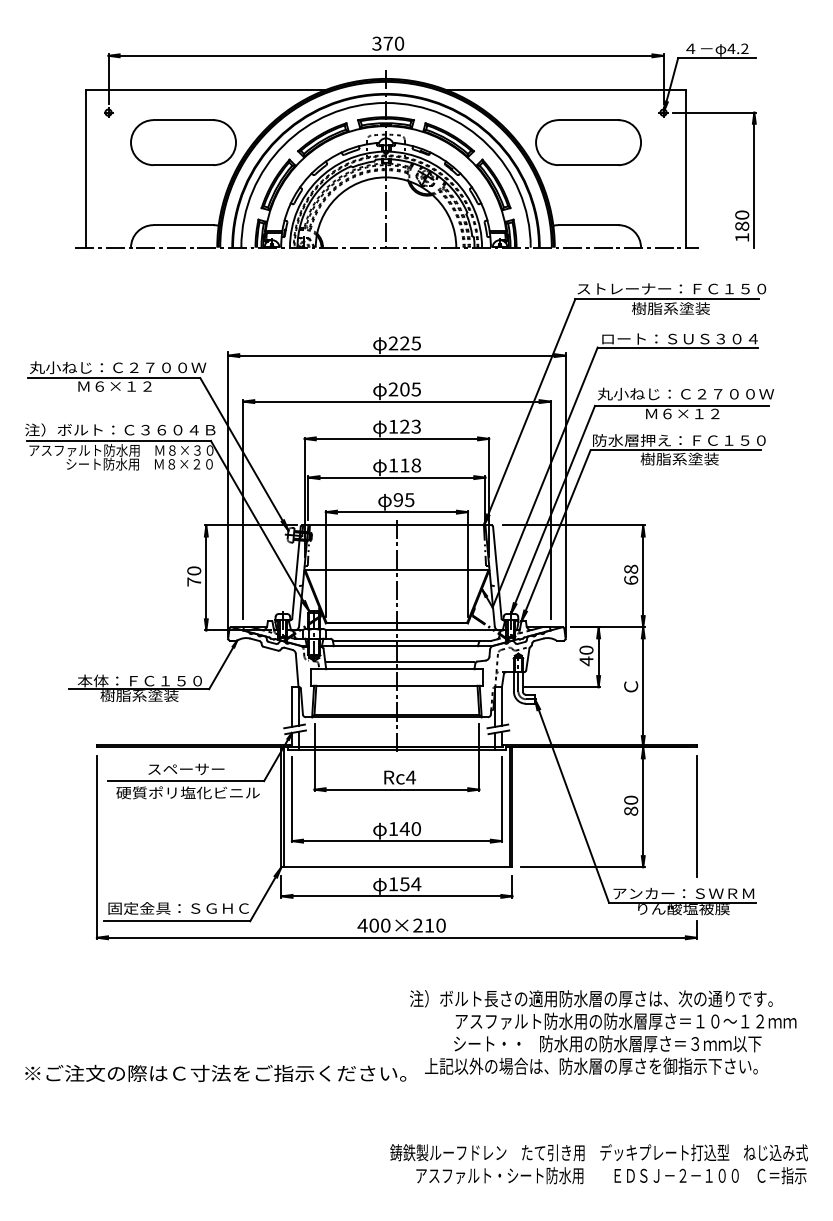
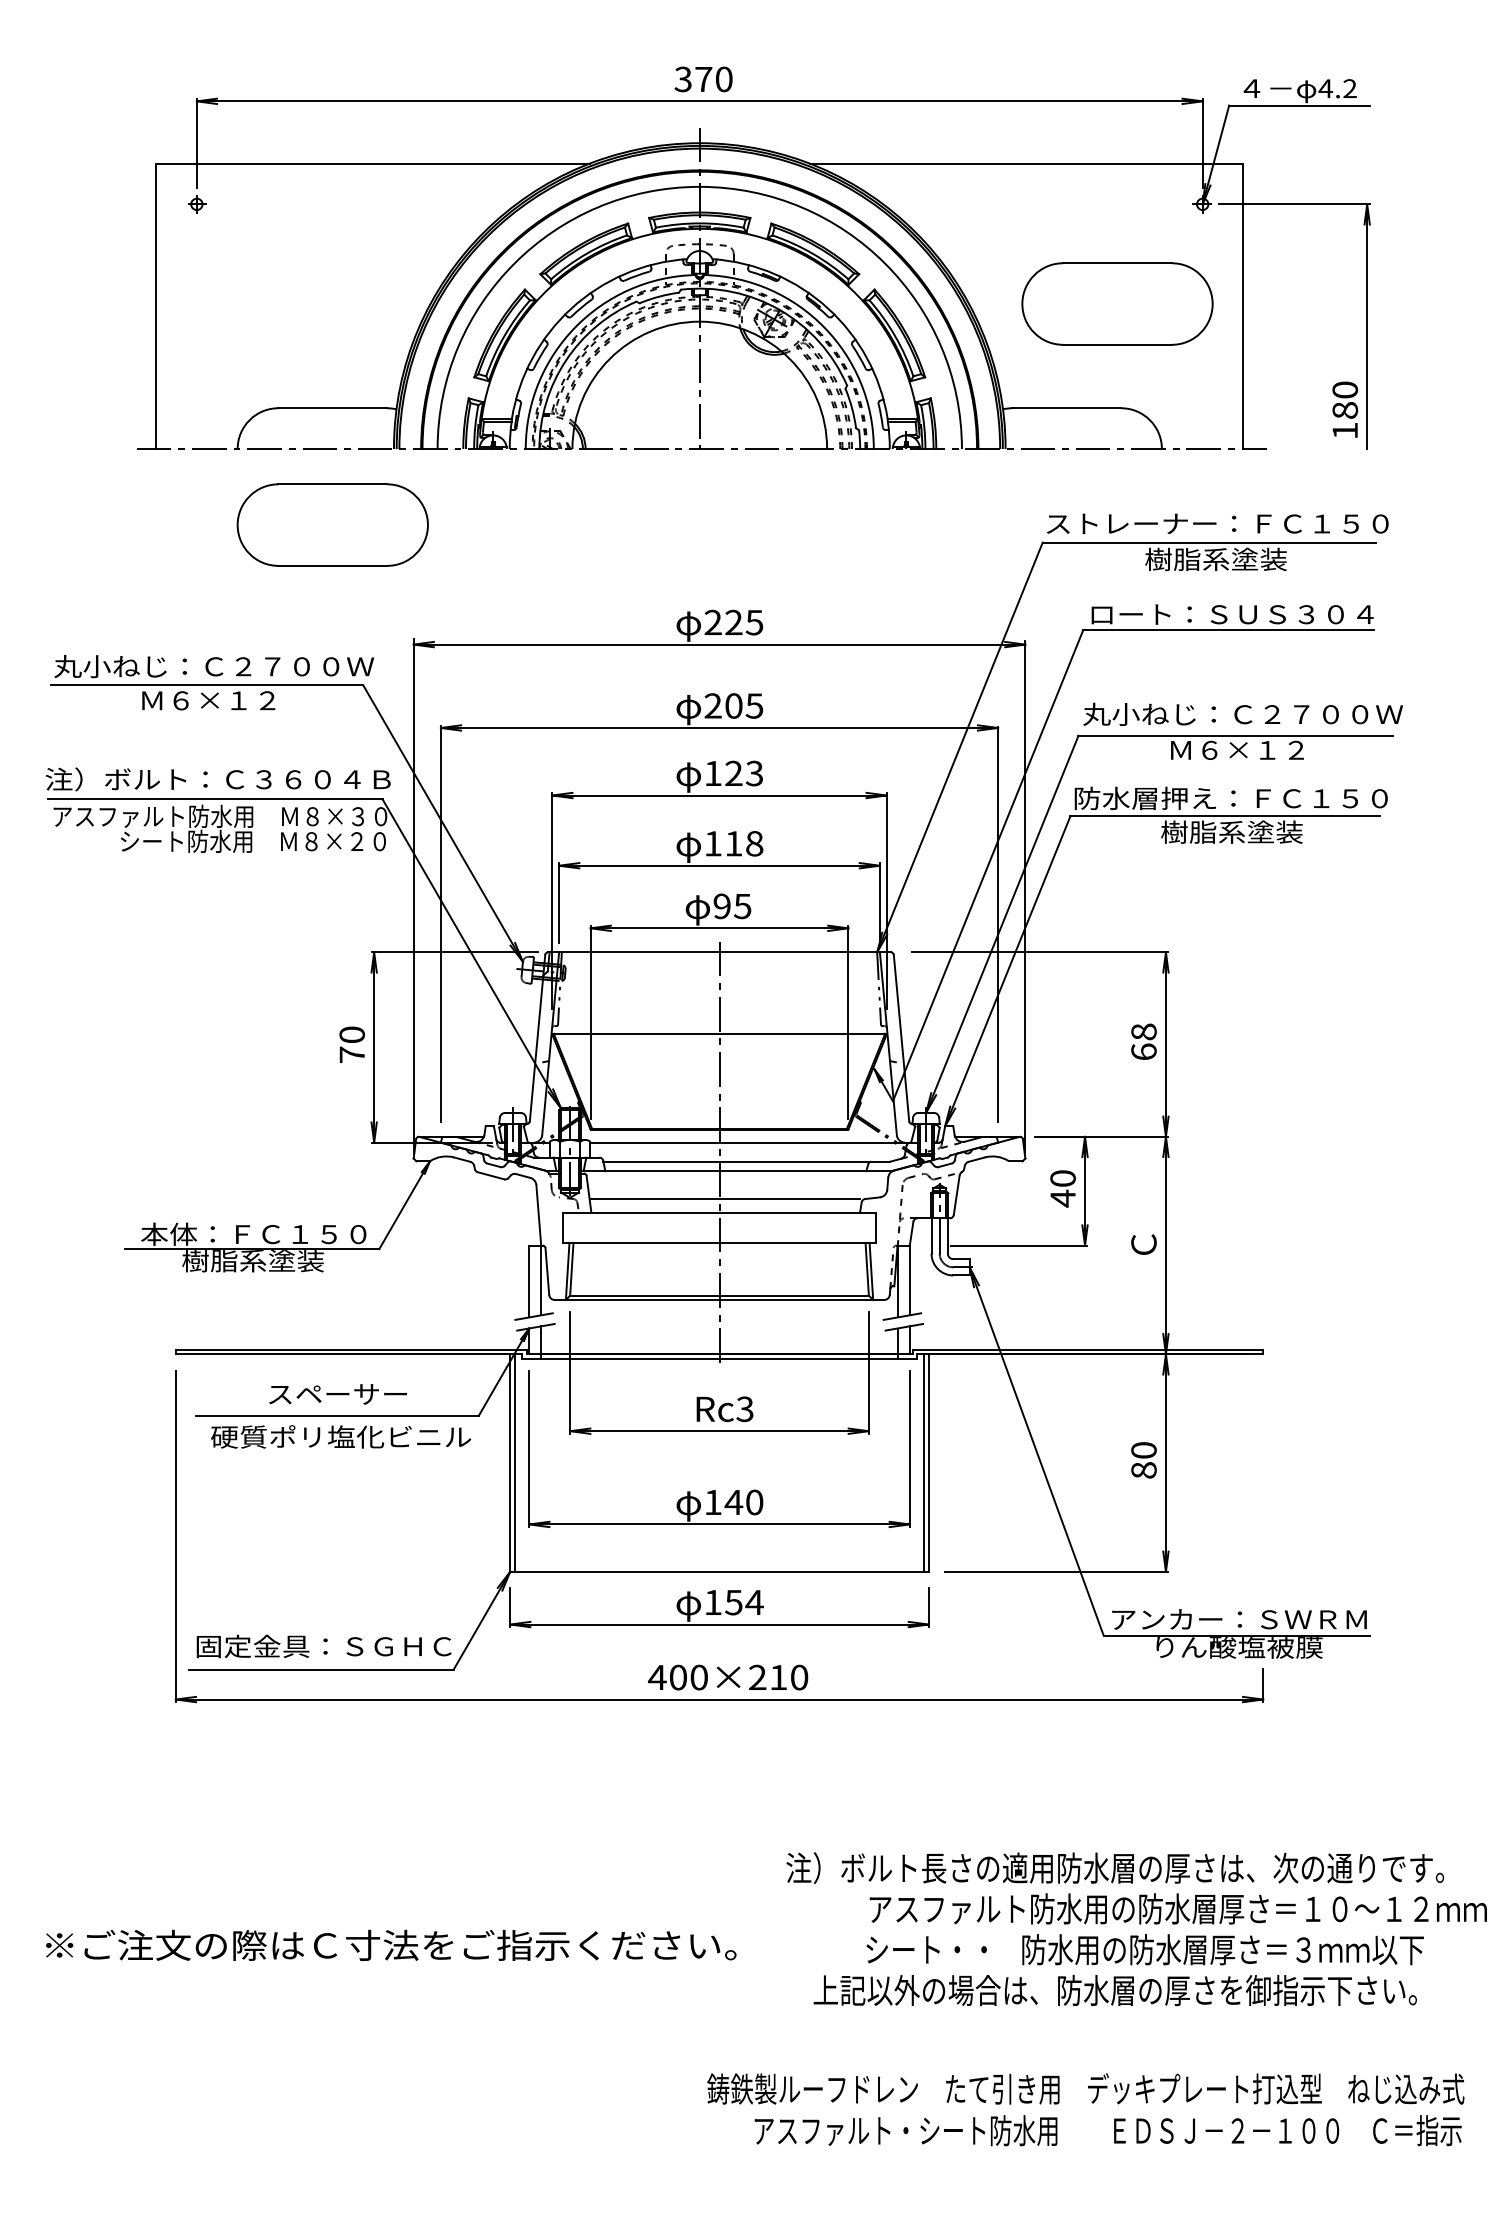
part: (183, 142) -> (332, 524), moved
part: (588, 142) -> (1117, 303), moved
text: (411, 777) -> (745, 1409), Rc4 -> Rc3
line: (696, 816) -> (1262, 1479), removed
text: (603, 1032) -> (1137, 1929), moved

